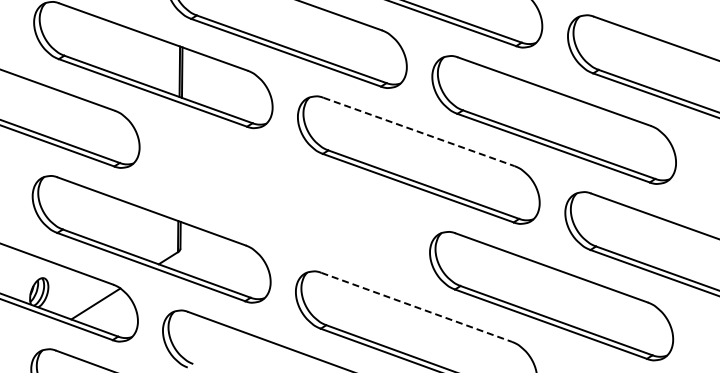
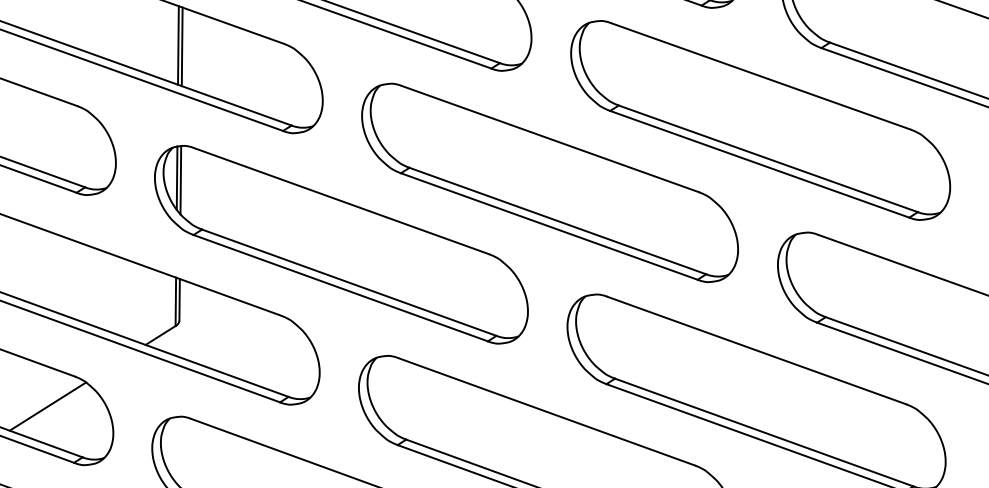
line: (419, 132) -> (551, 139), dashed -> solid
part: (284, 199) -> (341, 244), added
line: (417, 307) -> (548, 412), dashed -> solid

